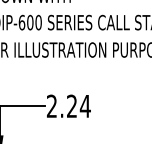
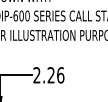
text: (84, 106) -> (60, 75), 2.24 -> 2.26

